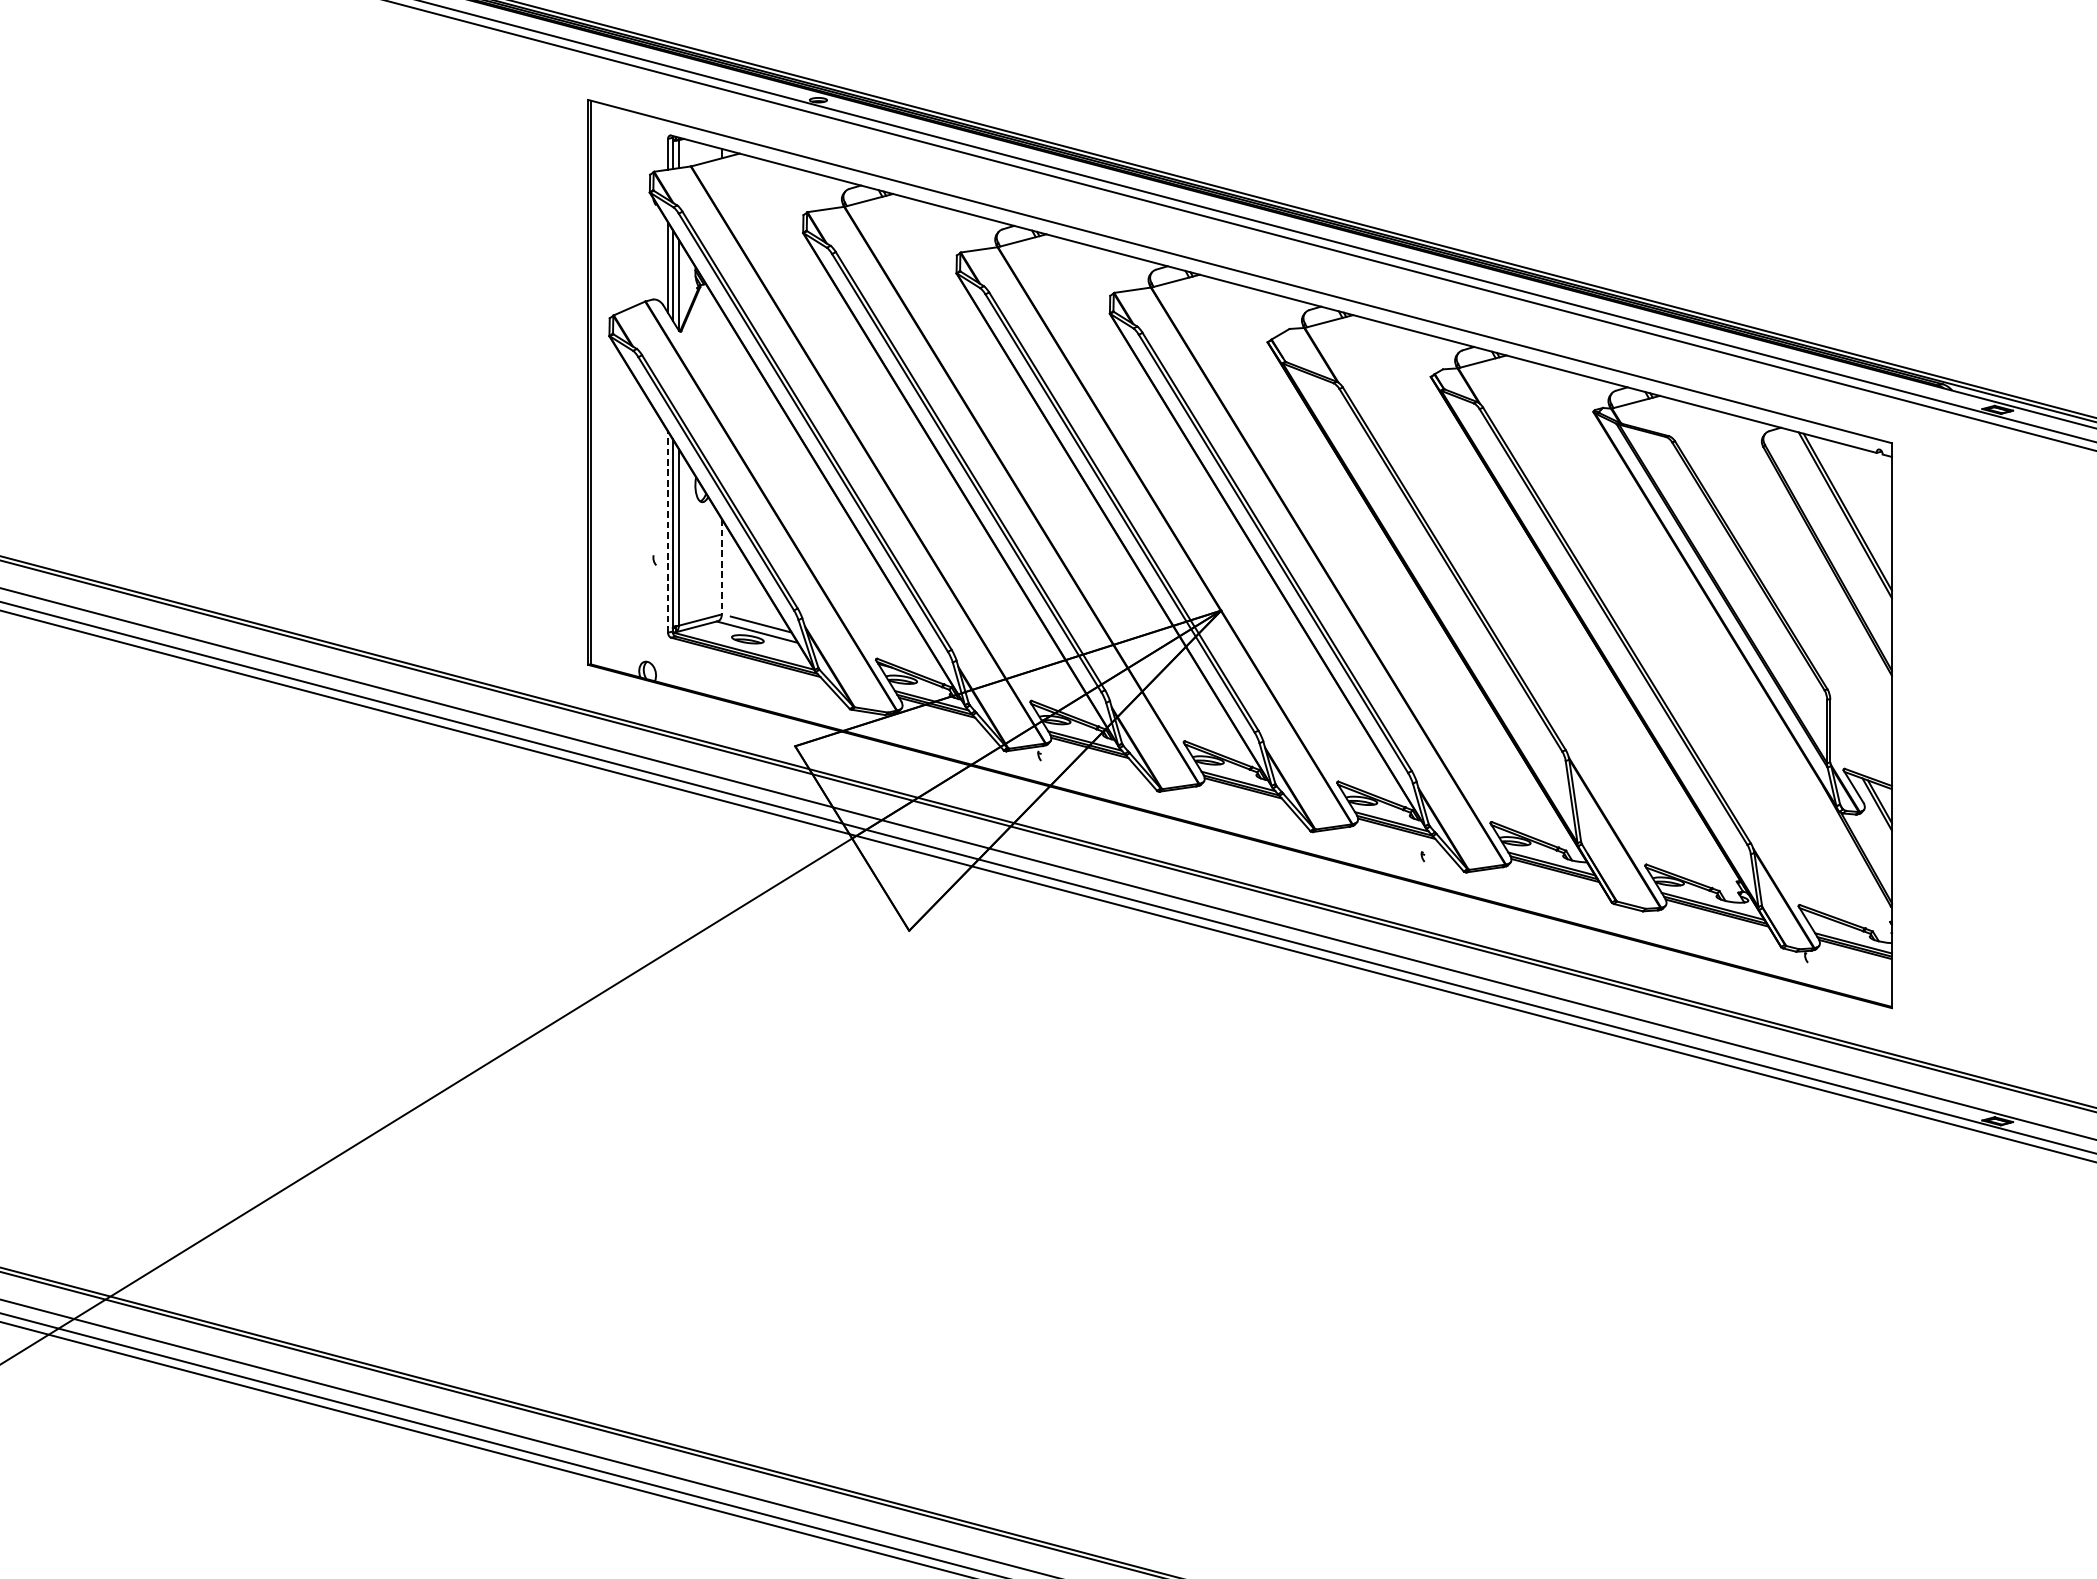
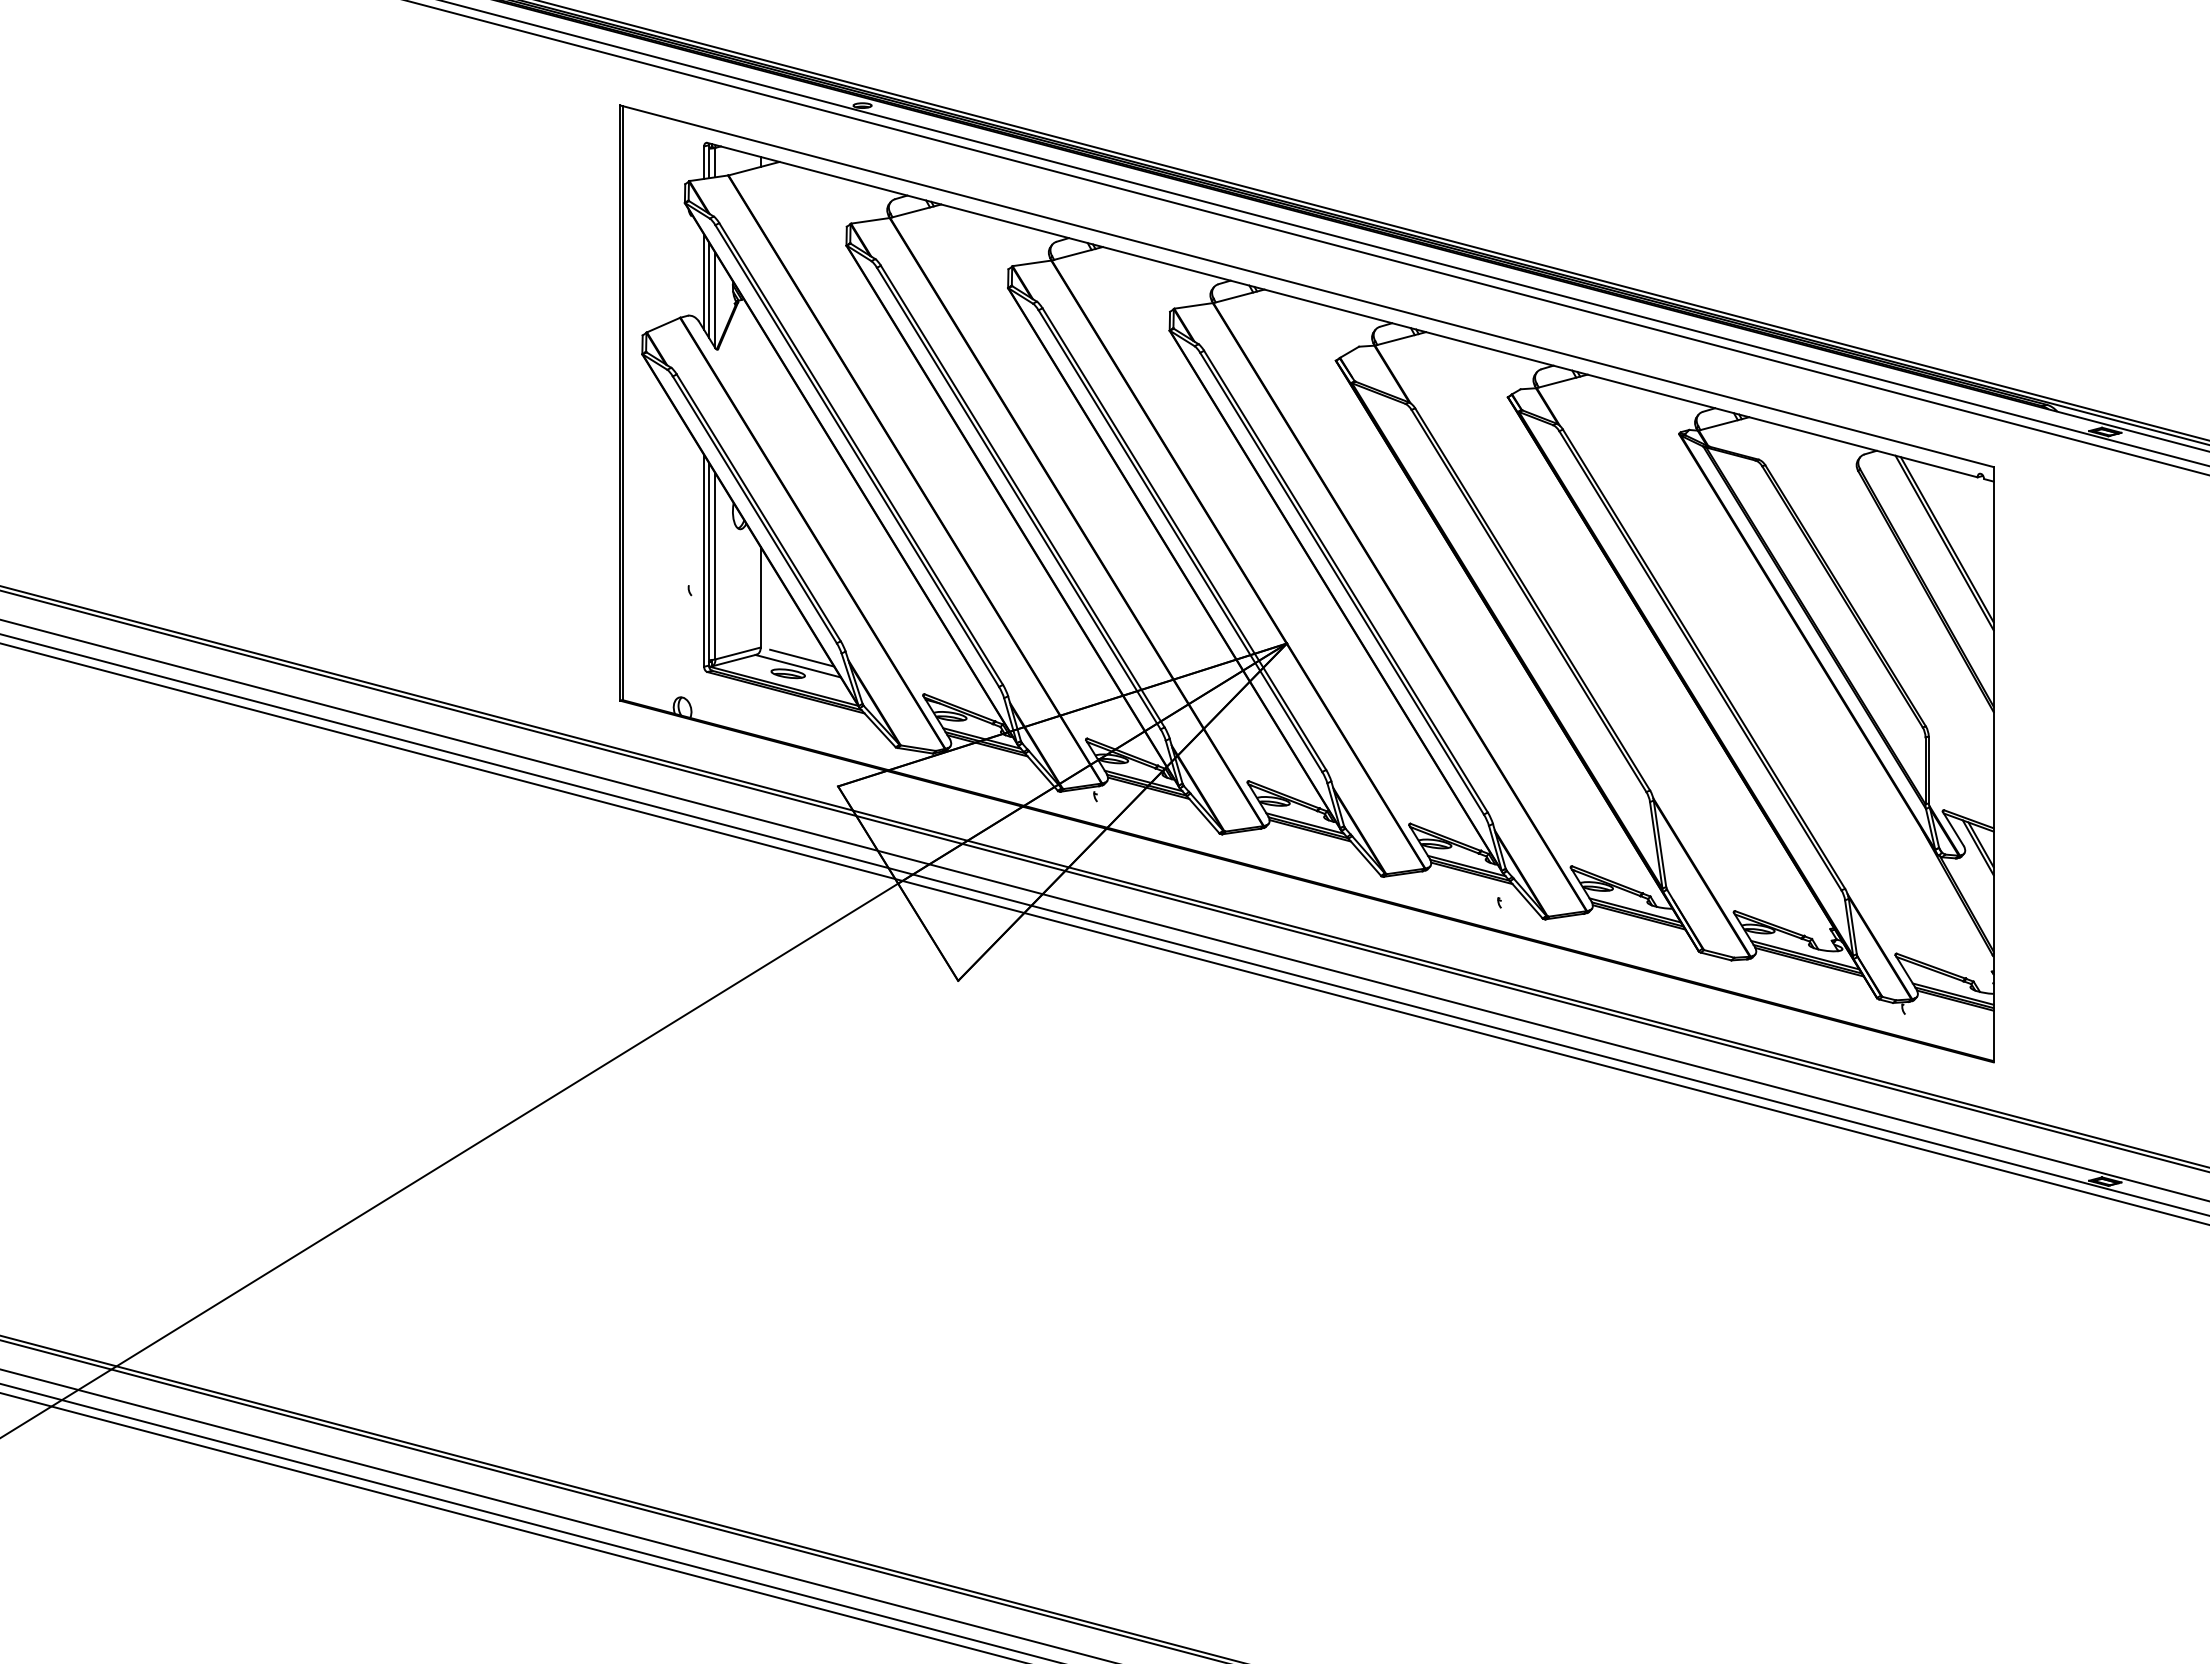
line: (668, 531) -> (704, 560), dashed -> solid
line: (721, 566) -> (760, 597), dashed -> solid

